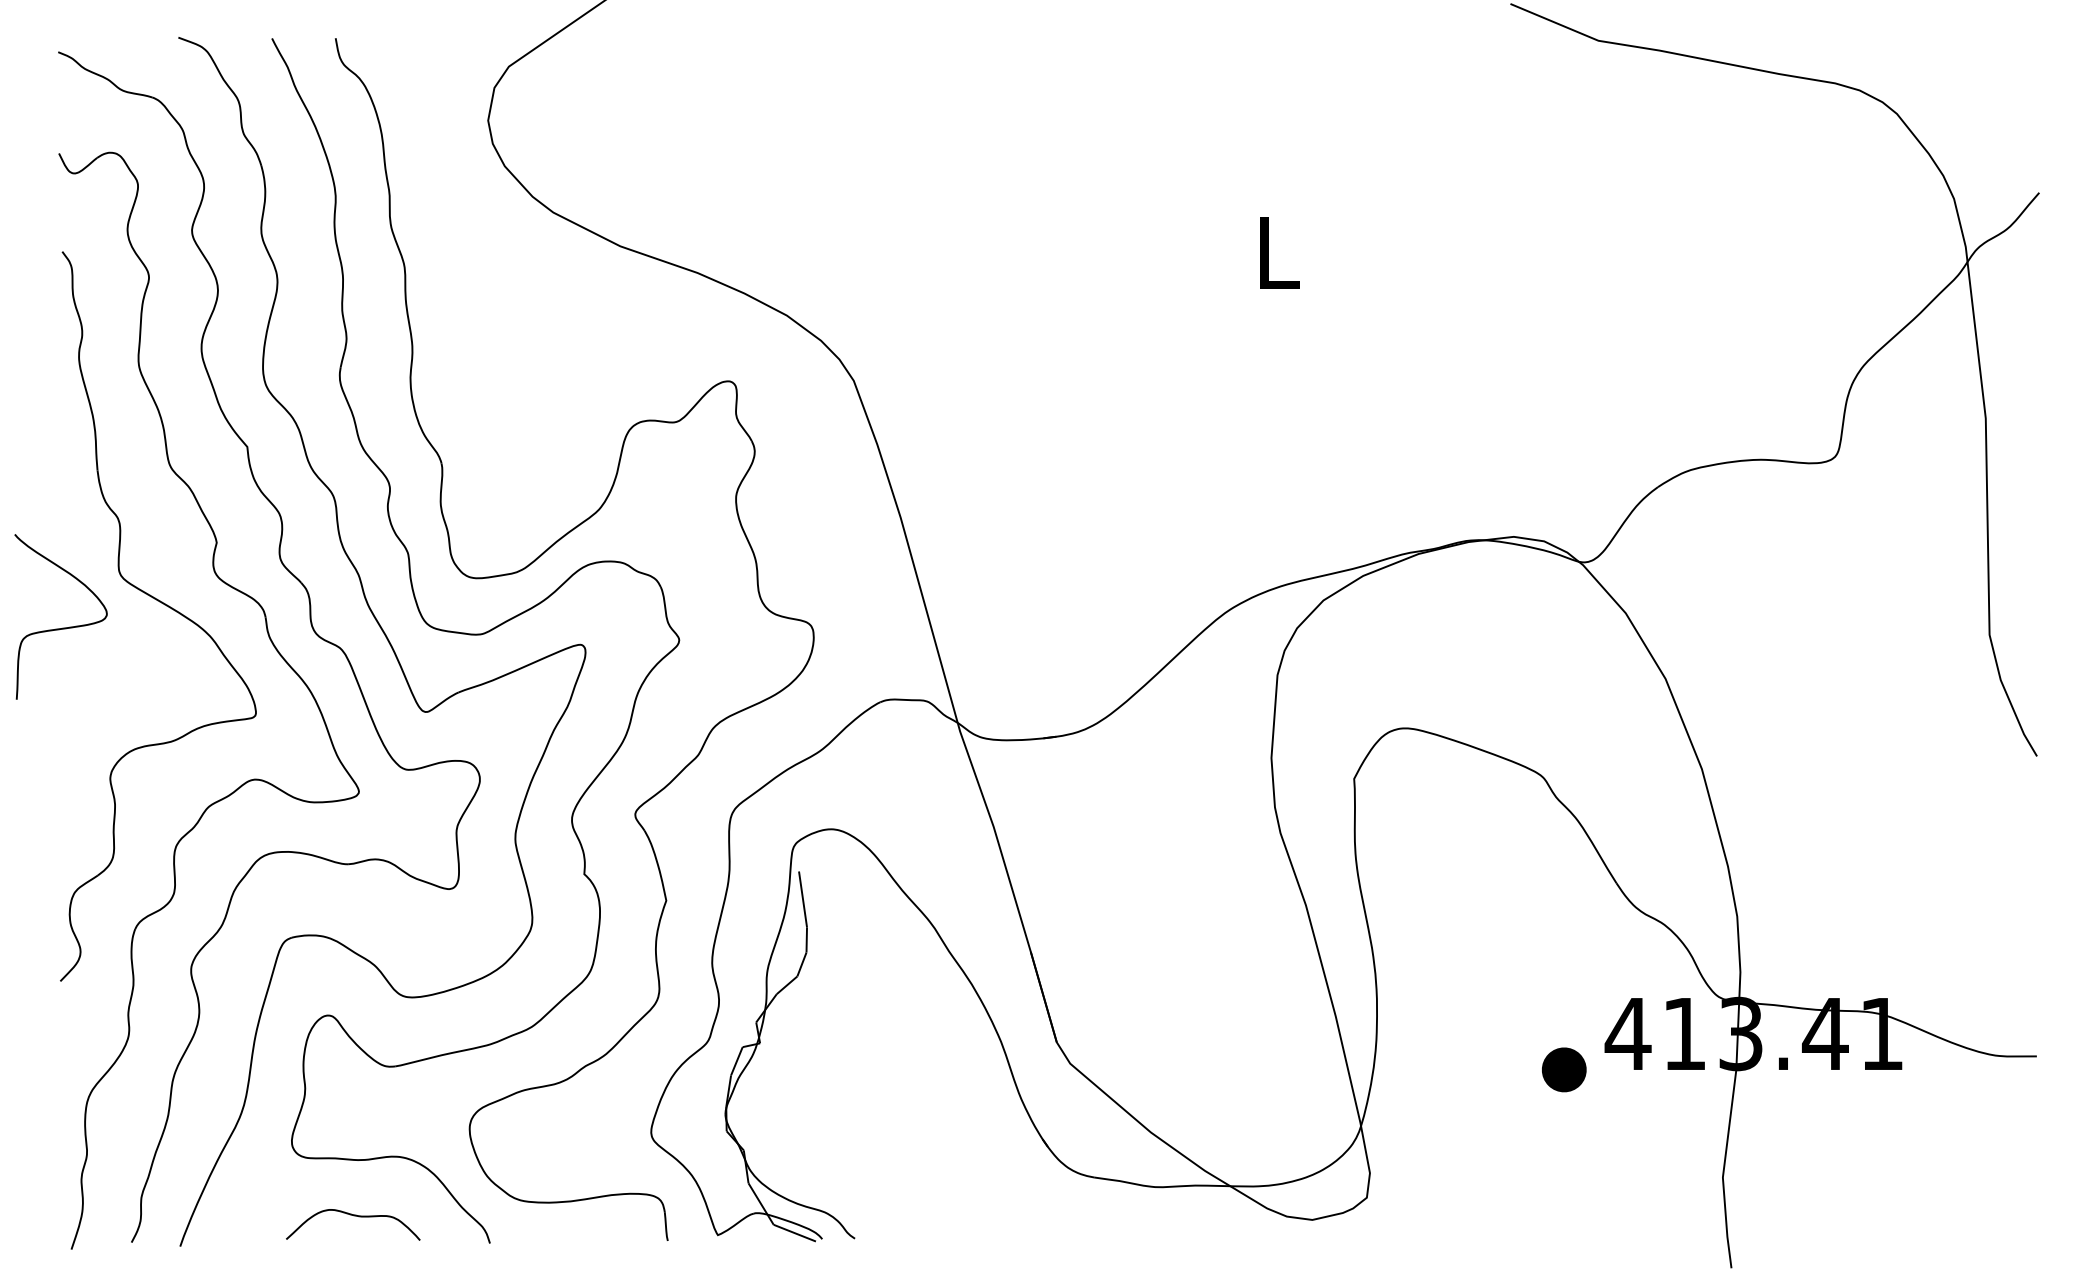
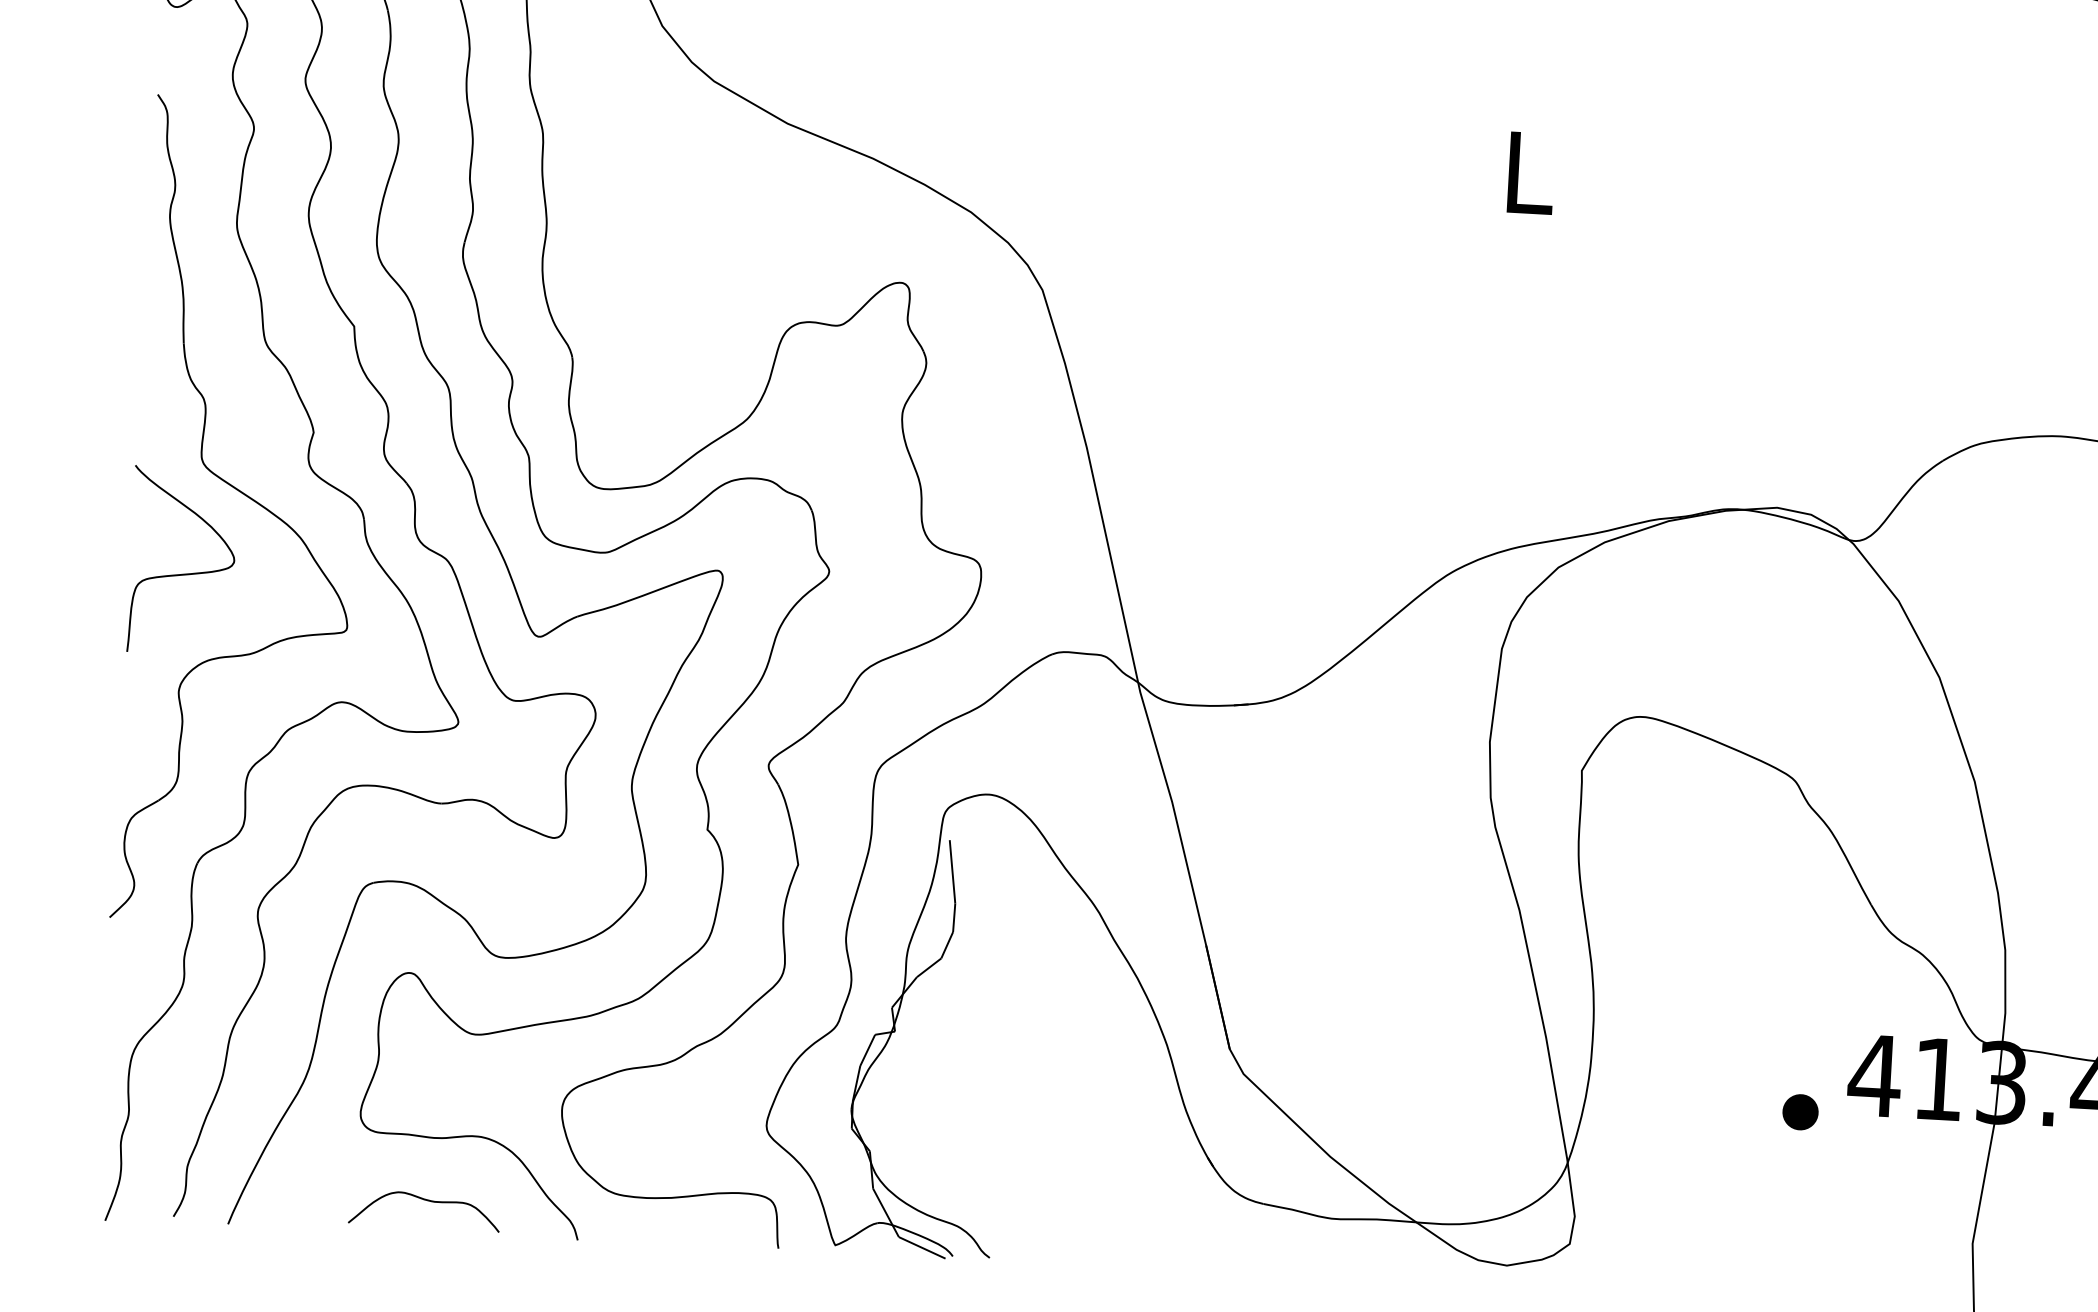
curve: (62, 627) -> (183, 573), moved
part: (1564, 1069) -> (1800, 1111), size x0.71

